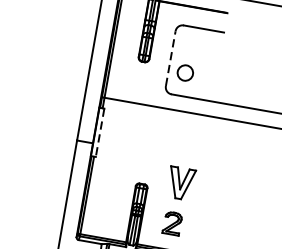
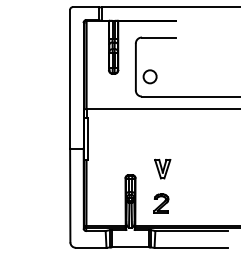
line: (170, 57) -> (135, 66), dashed -> solid
line: (100, 132) -> (88, 138), dashed -> solid
part: (180, 182) -> (162, 168), size x0.71

